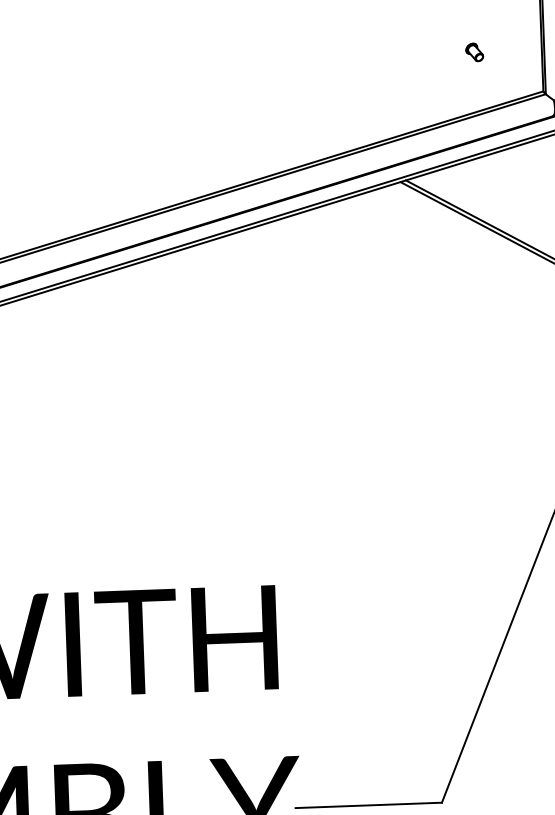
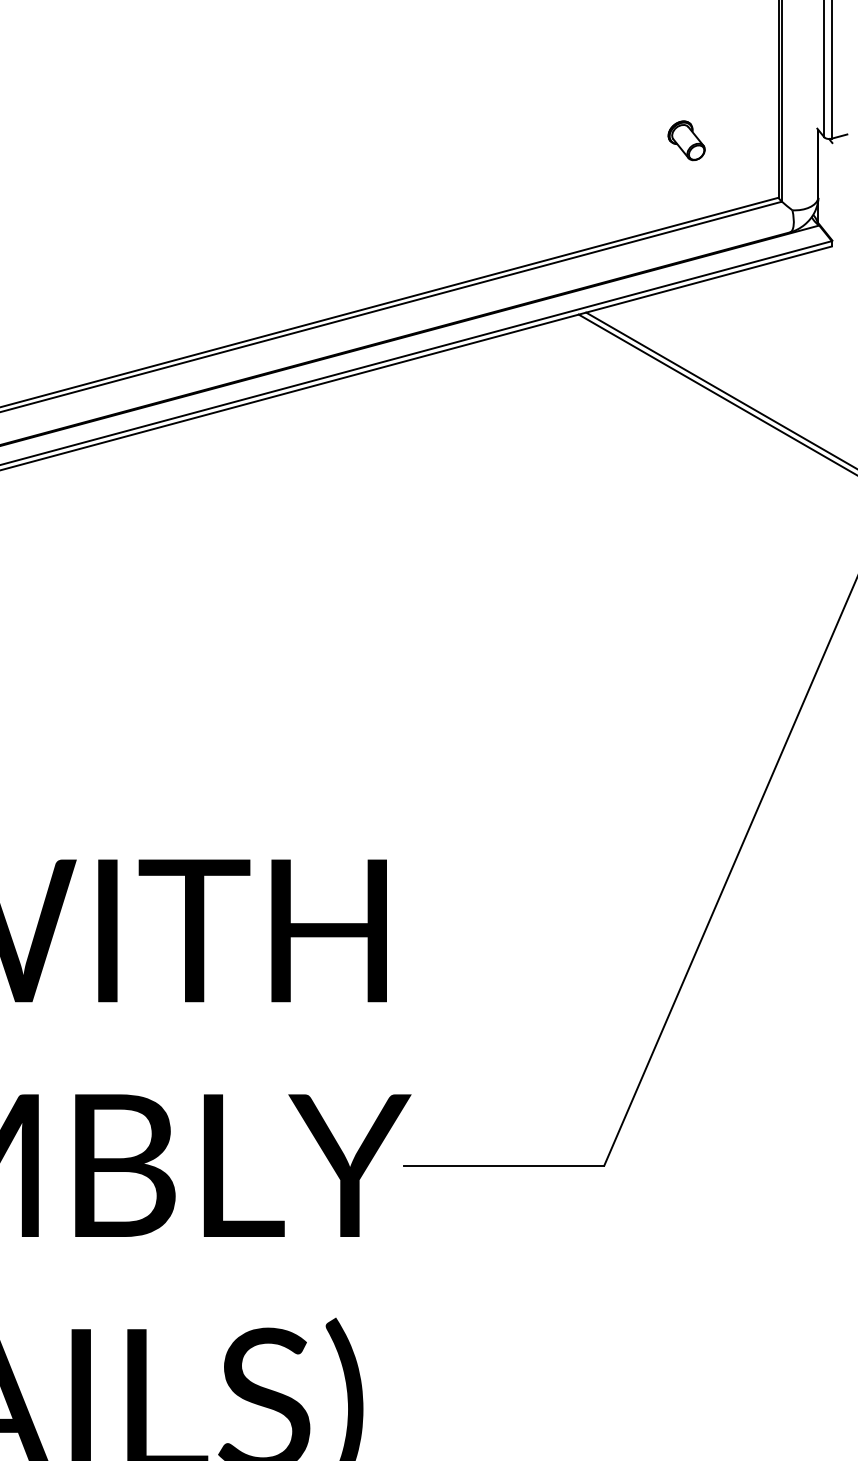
part: (474, 52) -> (686, 141), size x1.6

